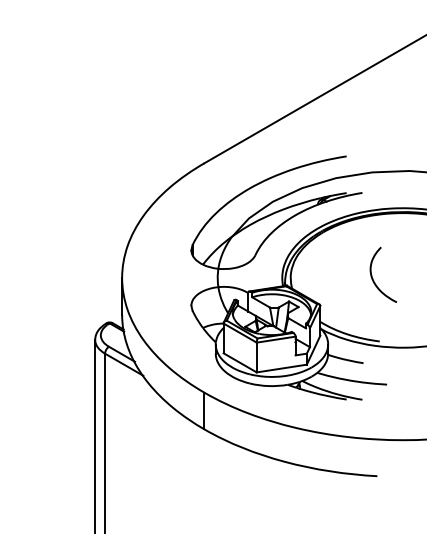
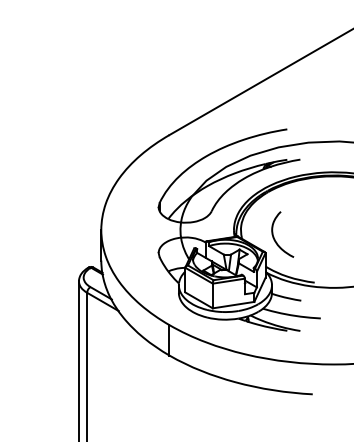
curve: (373, 277) -> (274, 236), moved

